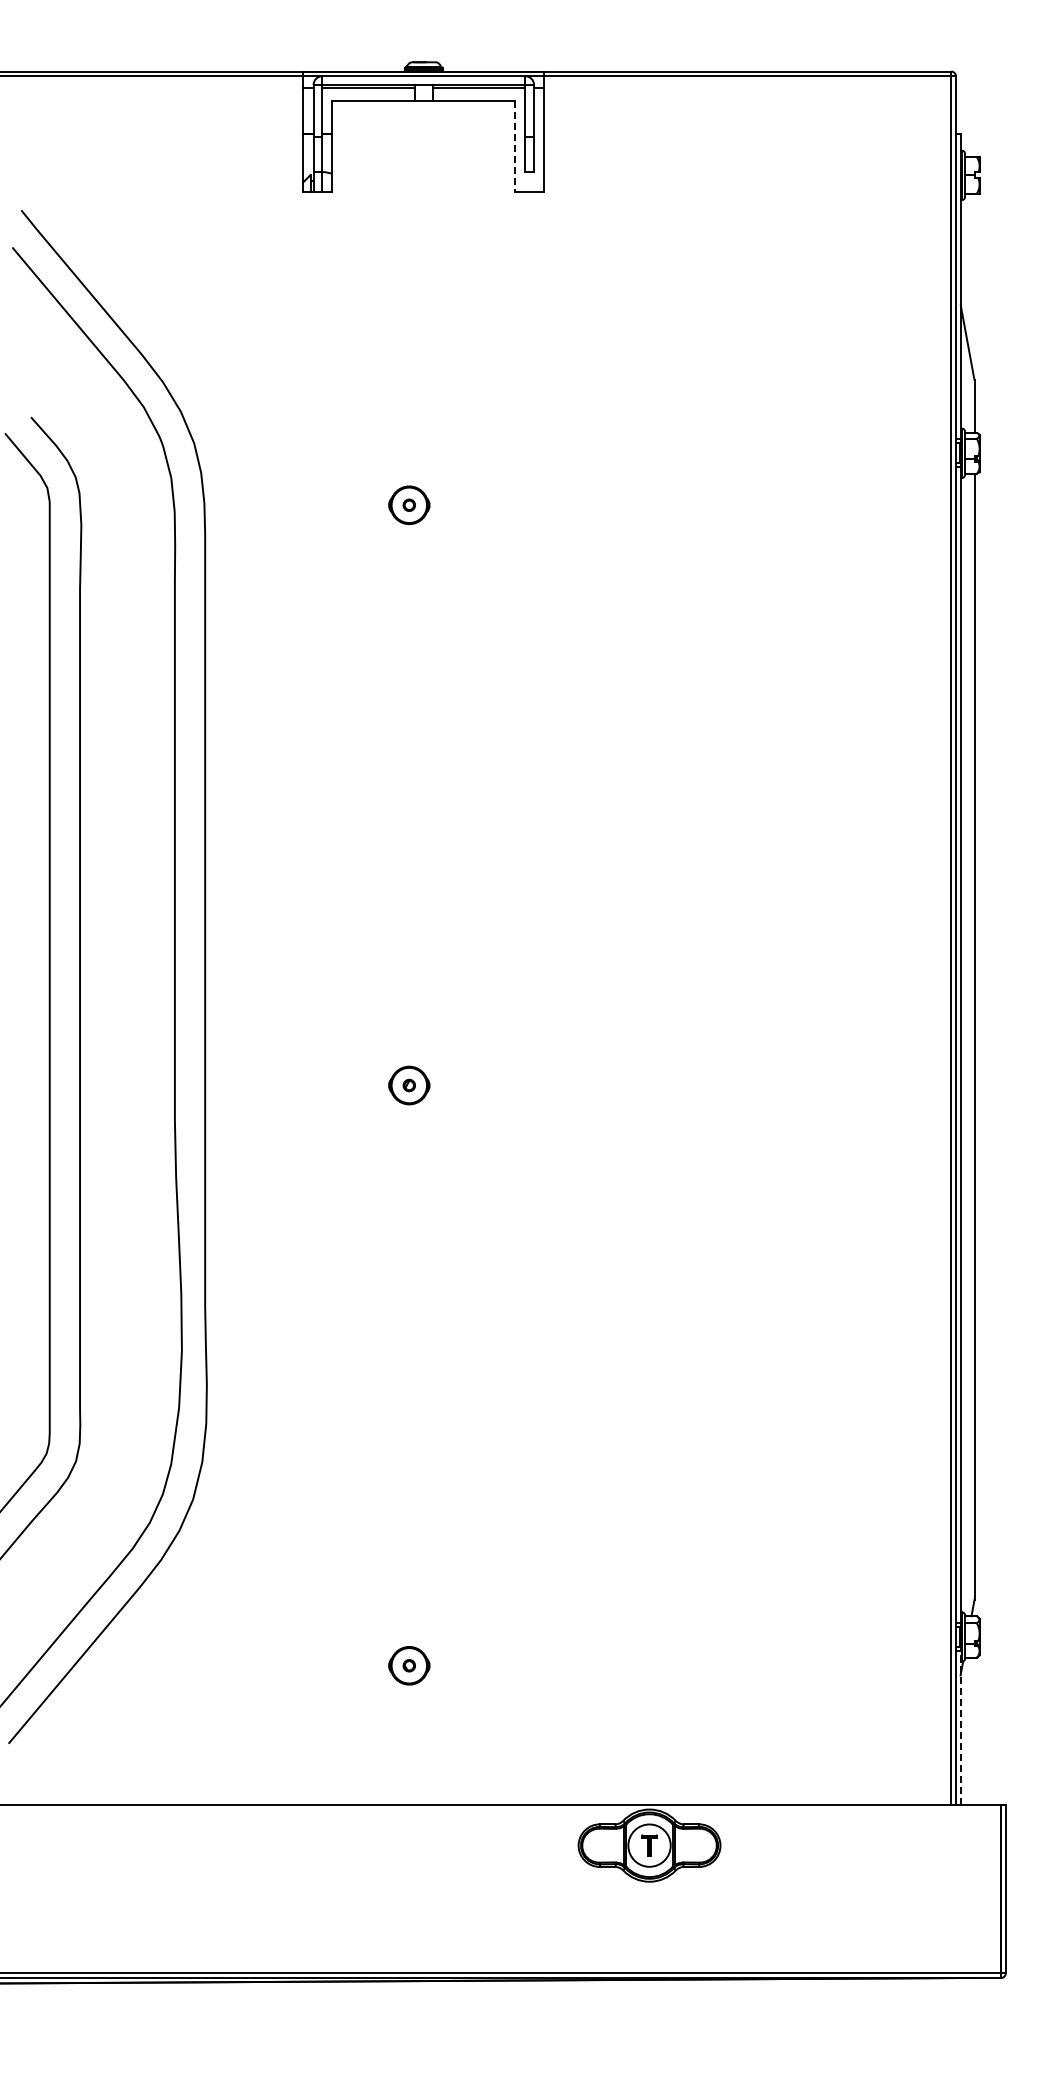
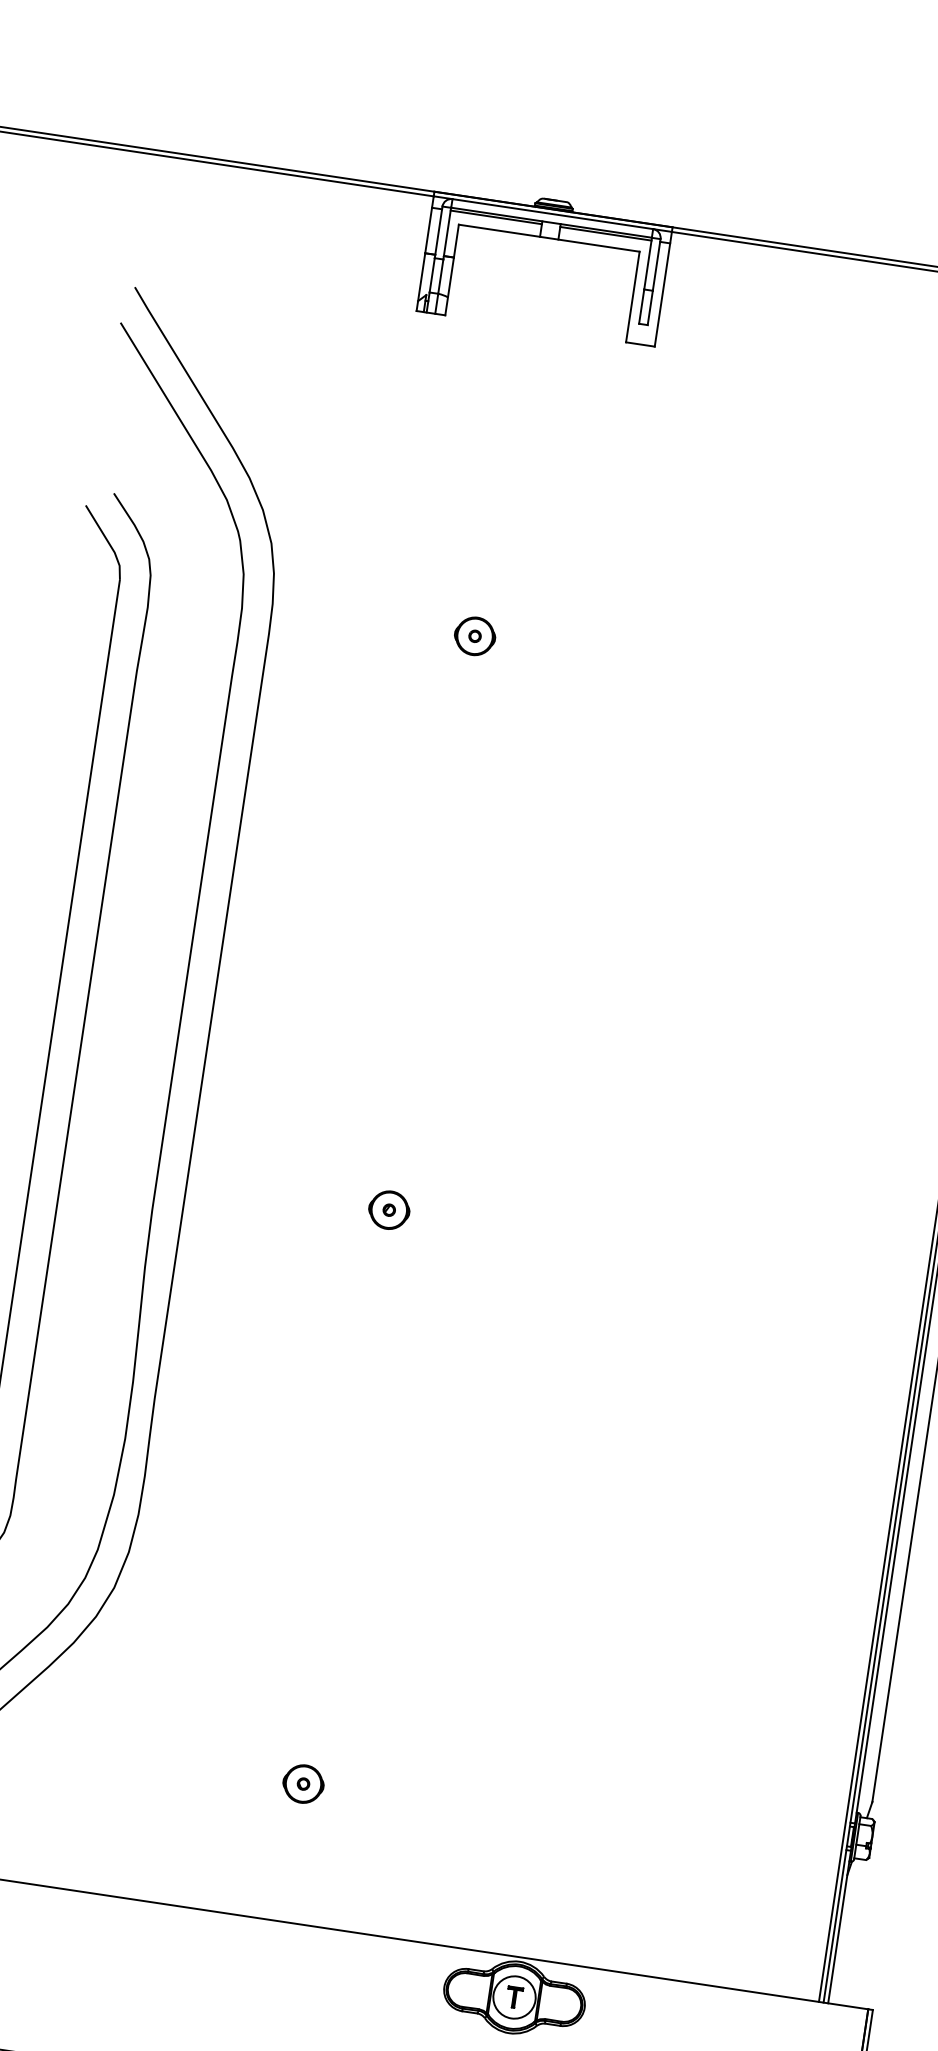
line: (515, 146) -> (633, 297), dashed -> solid
line: (960, 1727) -> (839, 1926), dashed -> solid

